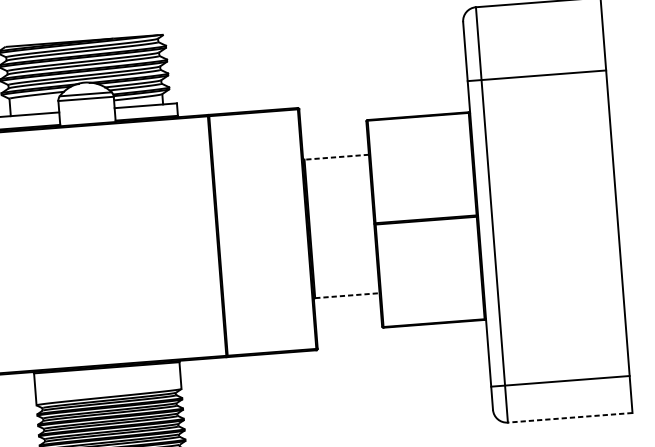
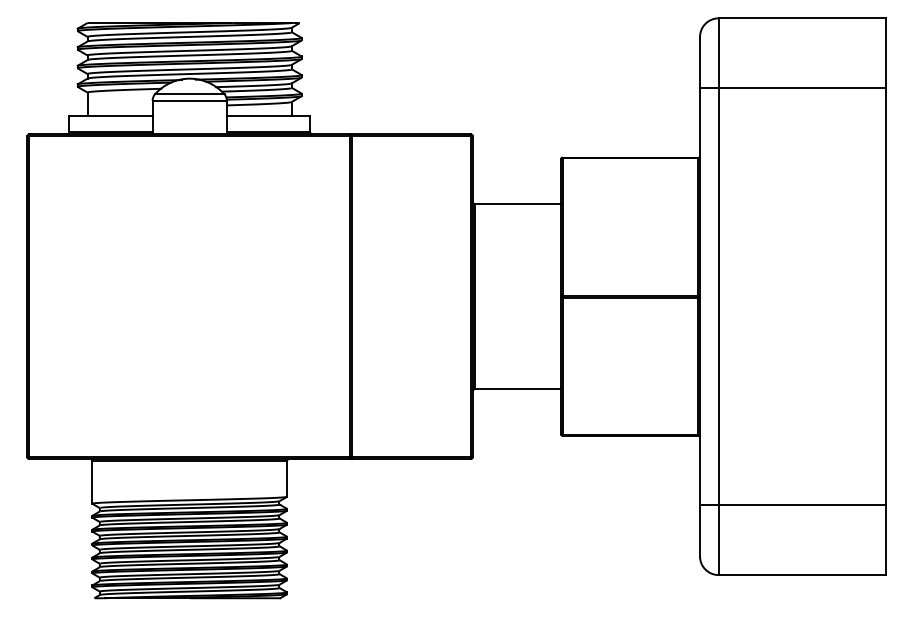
line: (536, 75) -> (792, 87), moved
line: (336, 156) -> (517, 203), dashed -> solid
line: (347, 295) -> (518, 389), dashed -> solid
line: (560, 381) -> (792, 505), moved
line: (570, 418) -> (802, 575), dashed -> solid

